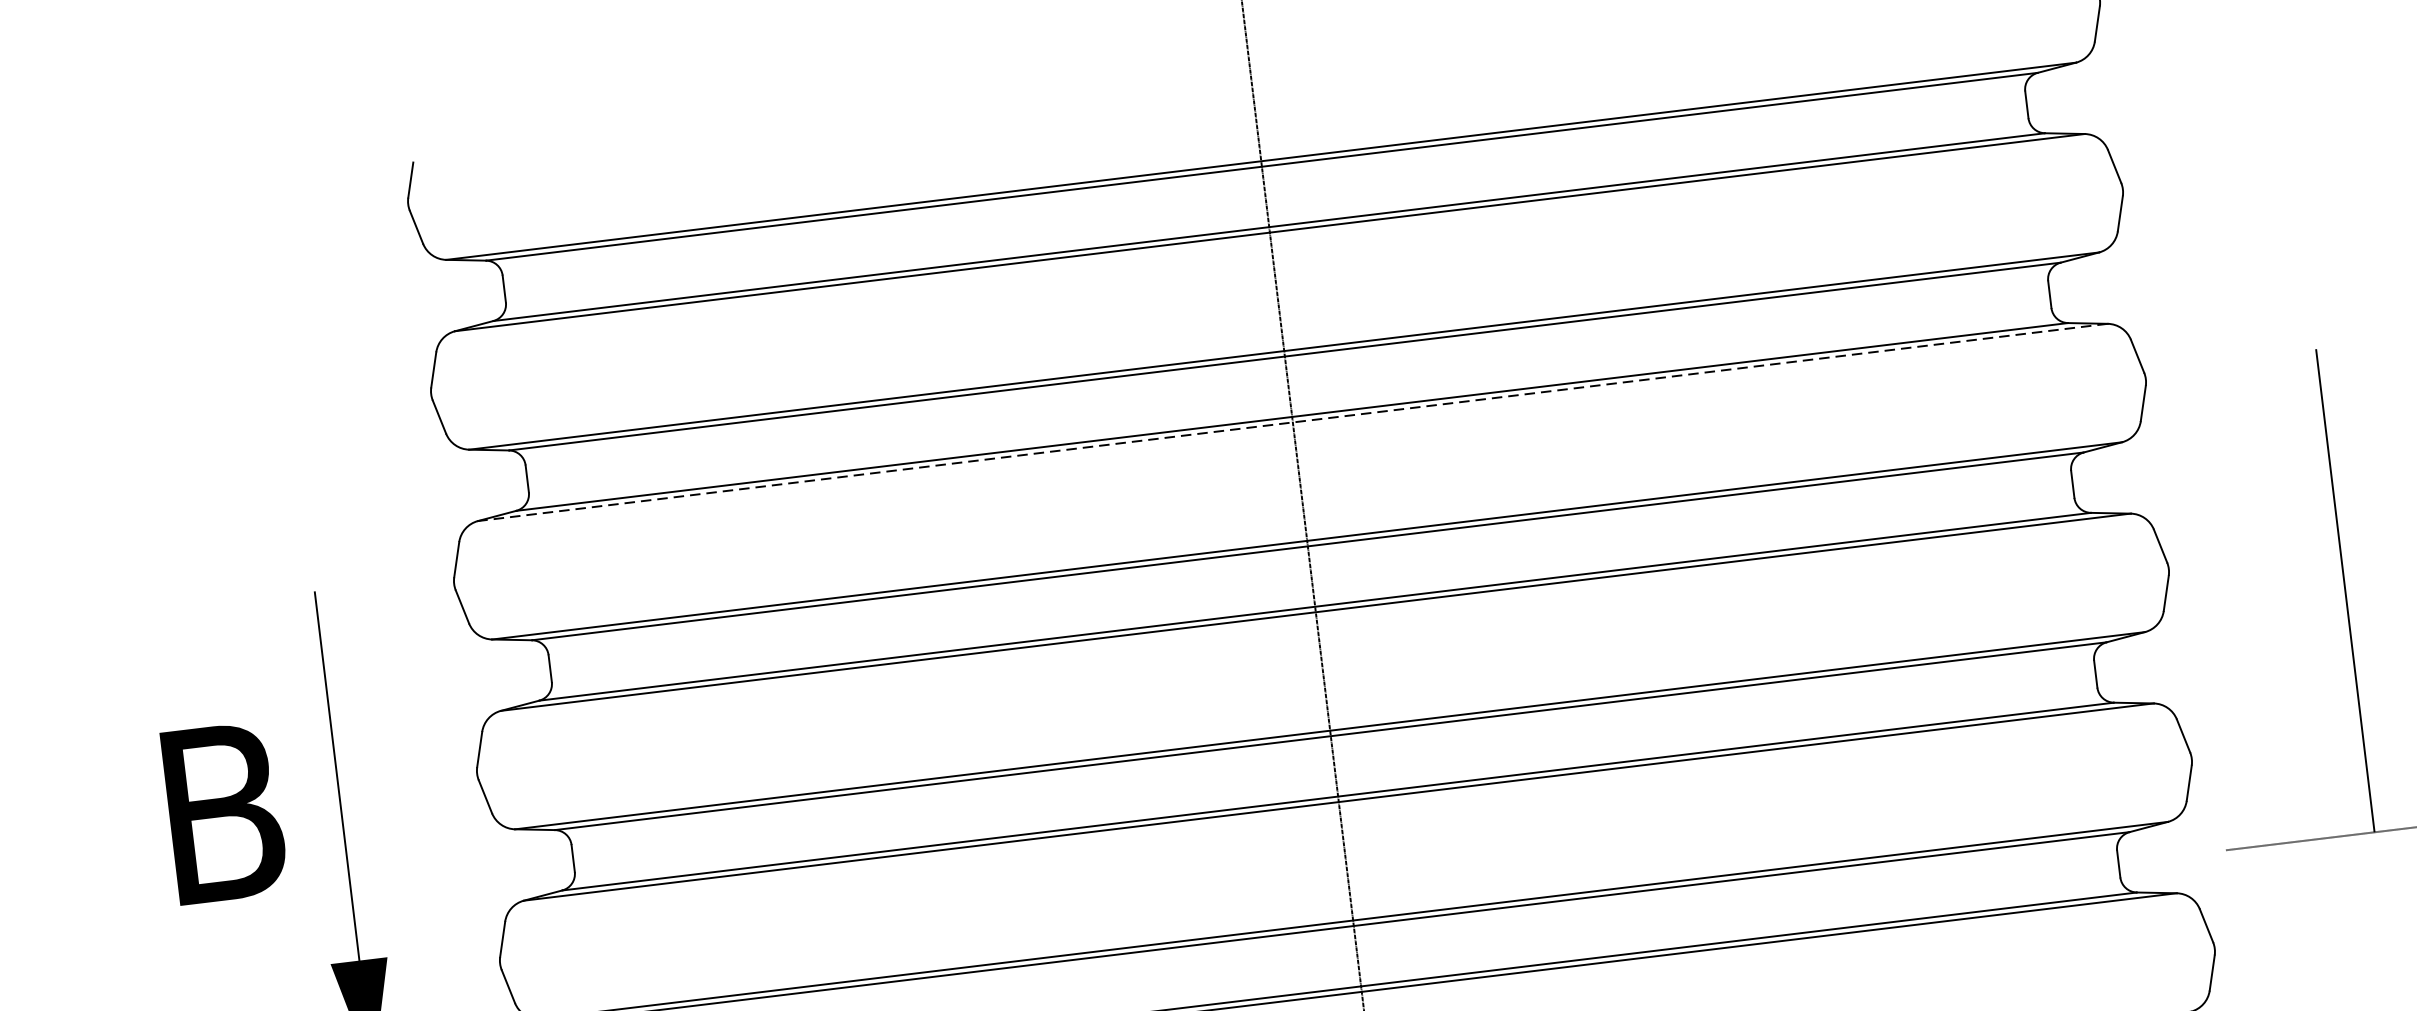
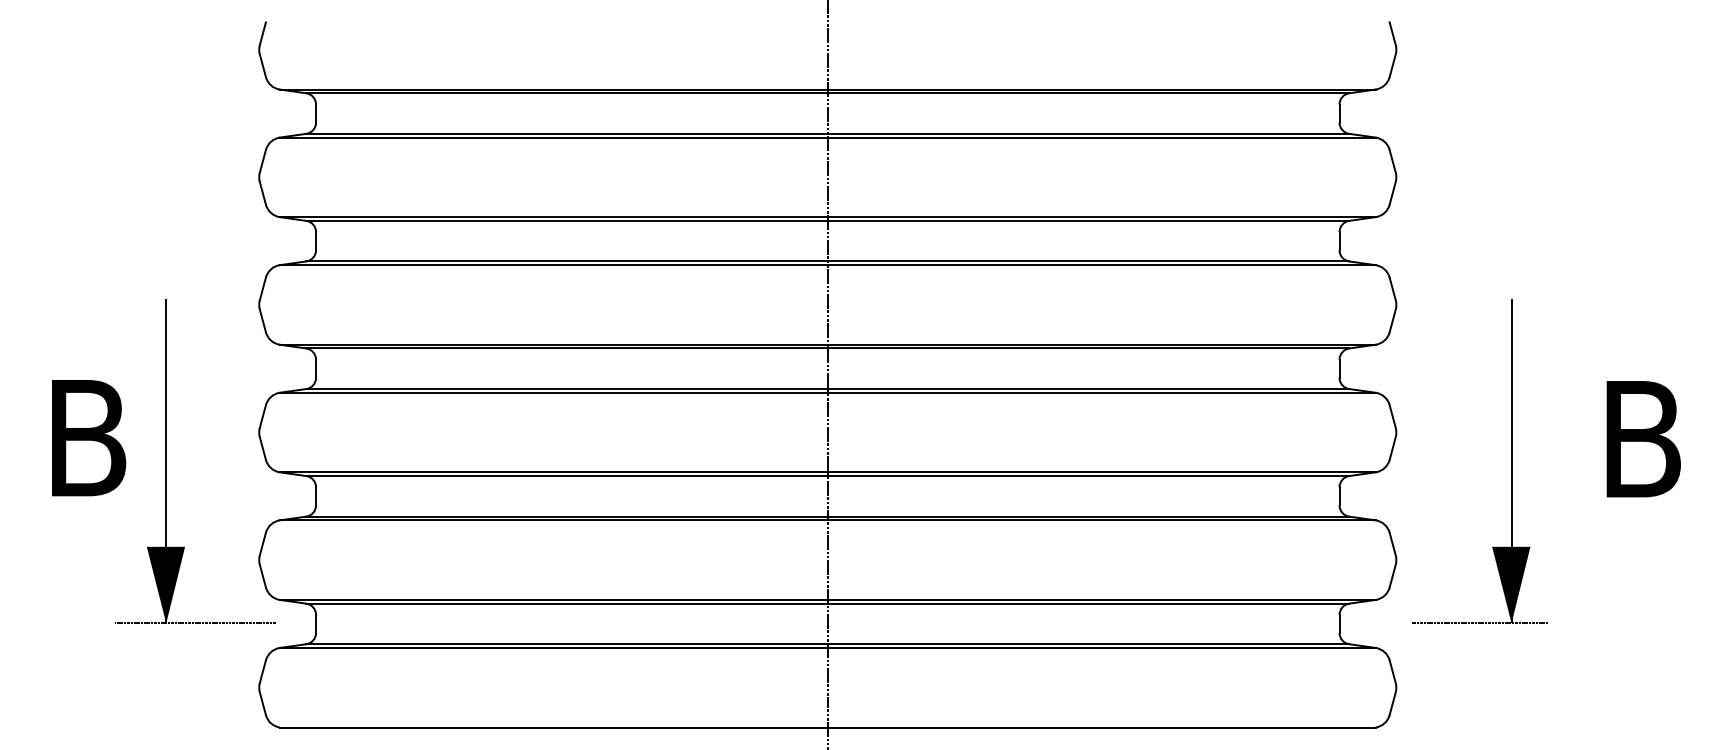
line: (1292, 423) -> (827, 265), dashed -> solid
fill: (2367, 774) -> (1511, 584), added

